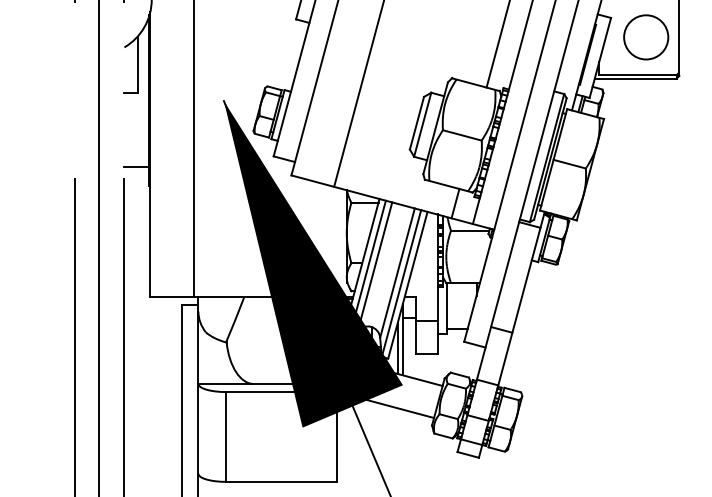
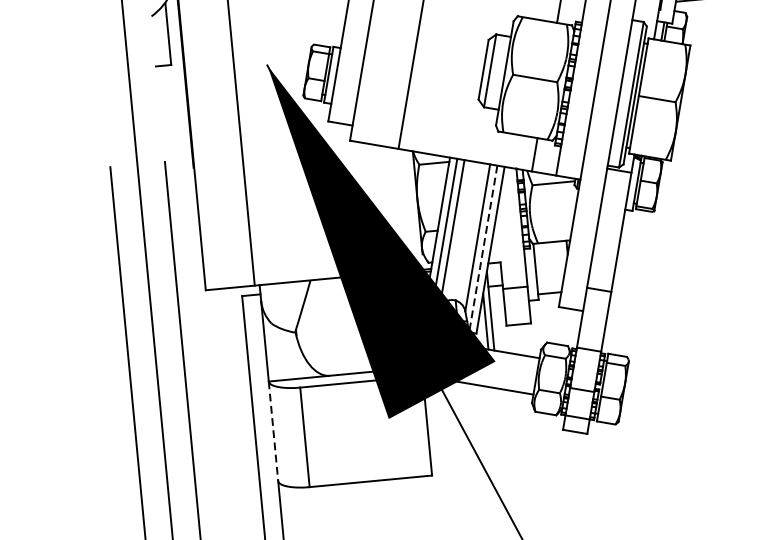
line: (136, 167) -> (177, 148), removed
line: (401, 283) -> (483, 248), solid -> dashed
line: (198, 428) -> (273, 430), solid -> dashed

